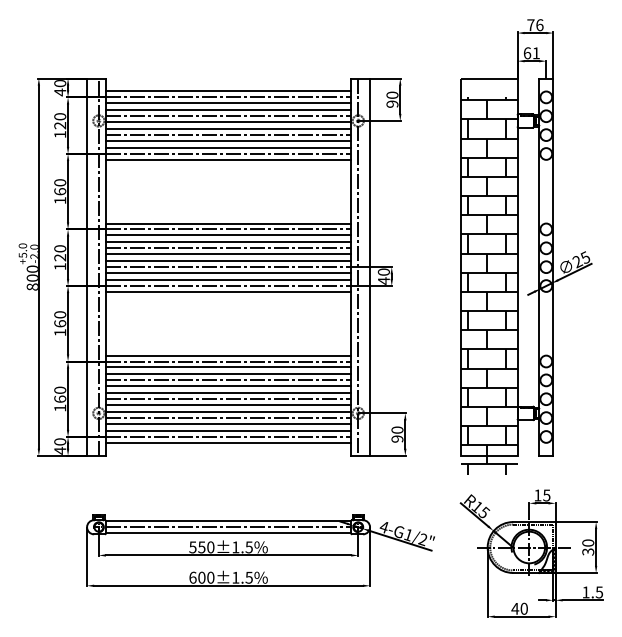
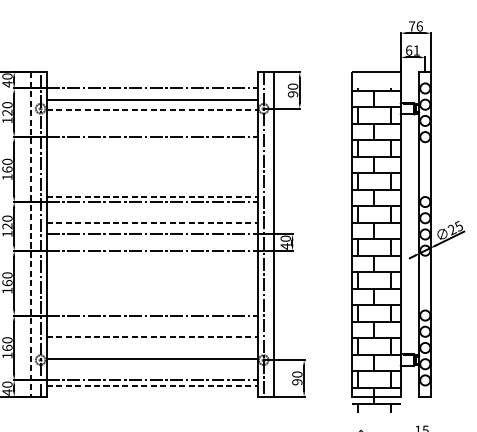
line: (228, 91) -> (152, 83), removed
line: (228, 103) -> (152, 93), removed
line: (228, 116) -> (152, 104), removed
line: (228, 122) -> (152, 110), solid -> dashed
line: (228, 129) -> (152, 116), removed
line: (228, 135) -> (152, 121), removed
line: (228, 141) -> (152, 126), removed
line: (228, 148) -> (152, 132), removed
line: (228, 159) -> (152, 141), removed
line: (228, 223) -> (152, 196), solid -> dashed
line: (228, 235) -> (152, 207), removed
line: (228, 242) -> (152, 213), removed
line: (228, 248) -> (152, 218), removed
line: (228, 254) -> (152, 223), solid -> dashed
line: (228, 261) -> (152, 229), removed
line: (87, 267) -> (30, 234), solid -> dashed
line: (228, 273) -> (152, 239), removed
line: (228, 280) -> (152, 245), removed
line: (228, 291) -> (152, 255), removed
line: (228, 355) -> (152, 310), removed
line: (228, 367) -> (152, 320), removed
line: (228, 374) -> (152, 326), removed
line: (228, 380) -> (152, 331), removed
line: (228, 386) -> (152, 337), solid -> dashed
line: (228, 393) -> (152, 343), removed
line: (228, 399) -> (152, 348), removed
line: (228, 405) -> (152, 353), removed
line: (228, 418) -> (152, 364), removed
line: (228, 424) -> (152, 369), removed
line: (228, 431) -> (152, 375), removed
line: (228, 442) -> (152, 385), solid -> dashed

